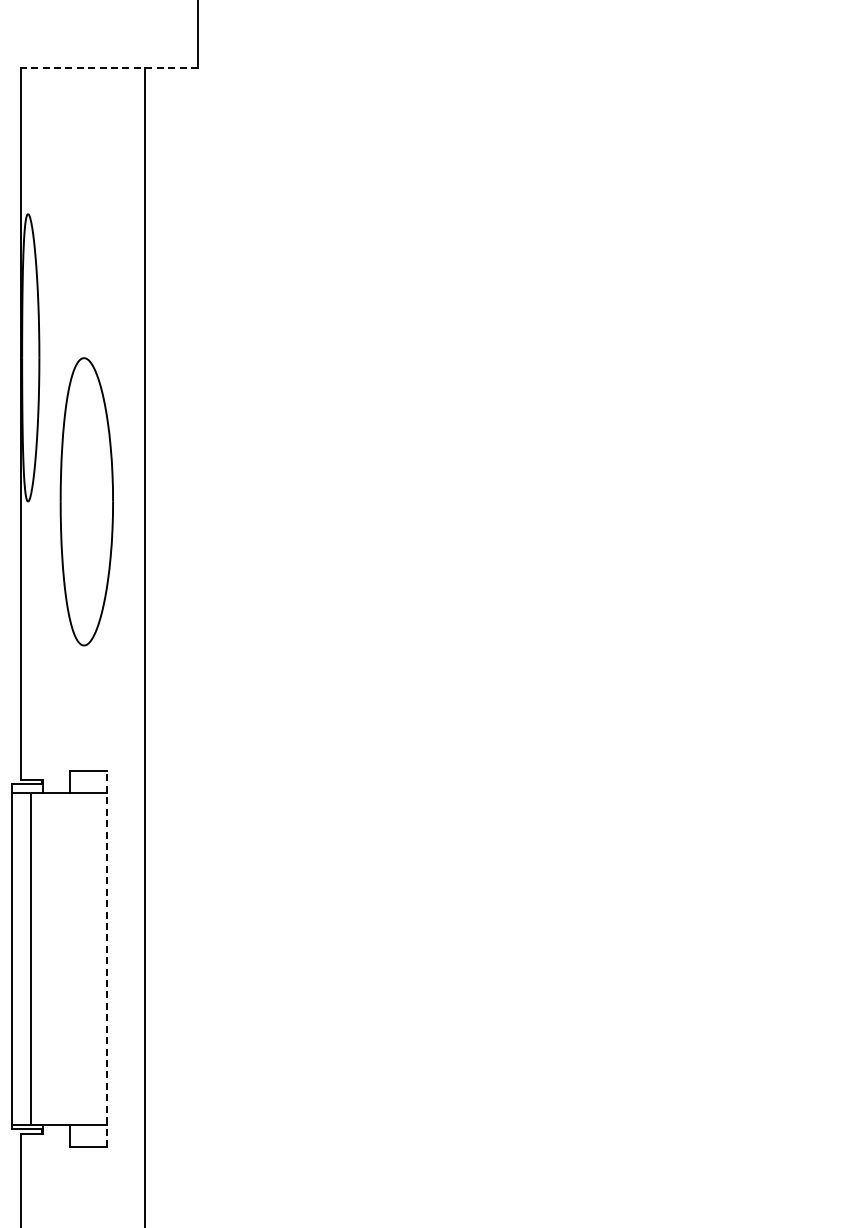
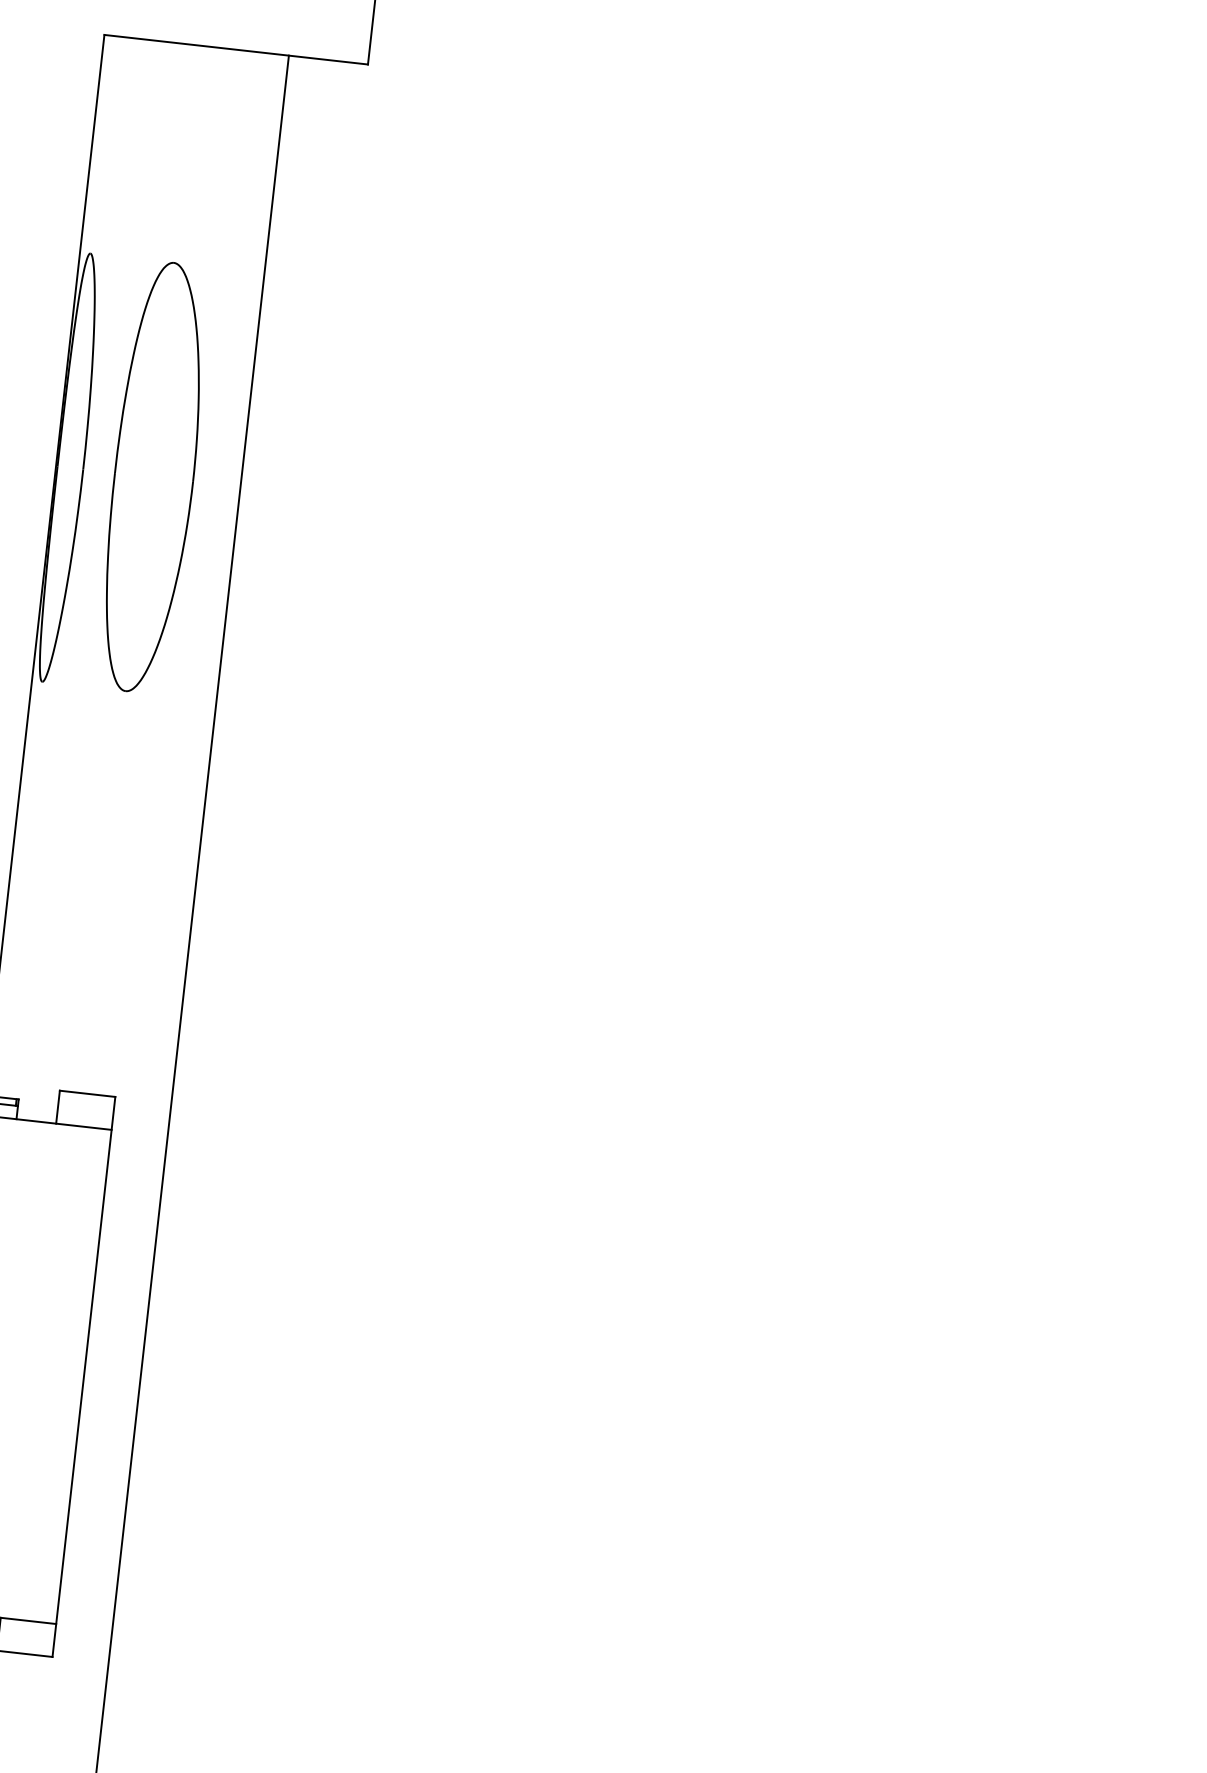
line: (109, 68) -> (236, 50), dashed -> solid
part: (86, 501) -> (153, 476), moved
line: (107, 959) -> (84, 1377), dashed -> solid

